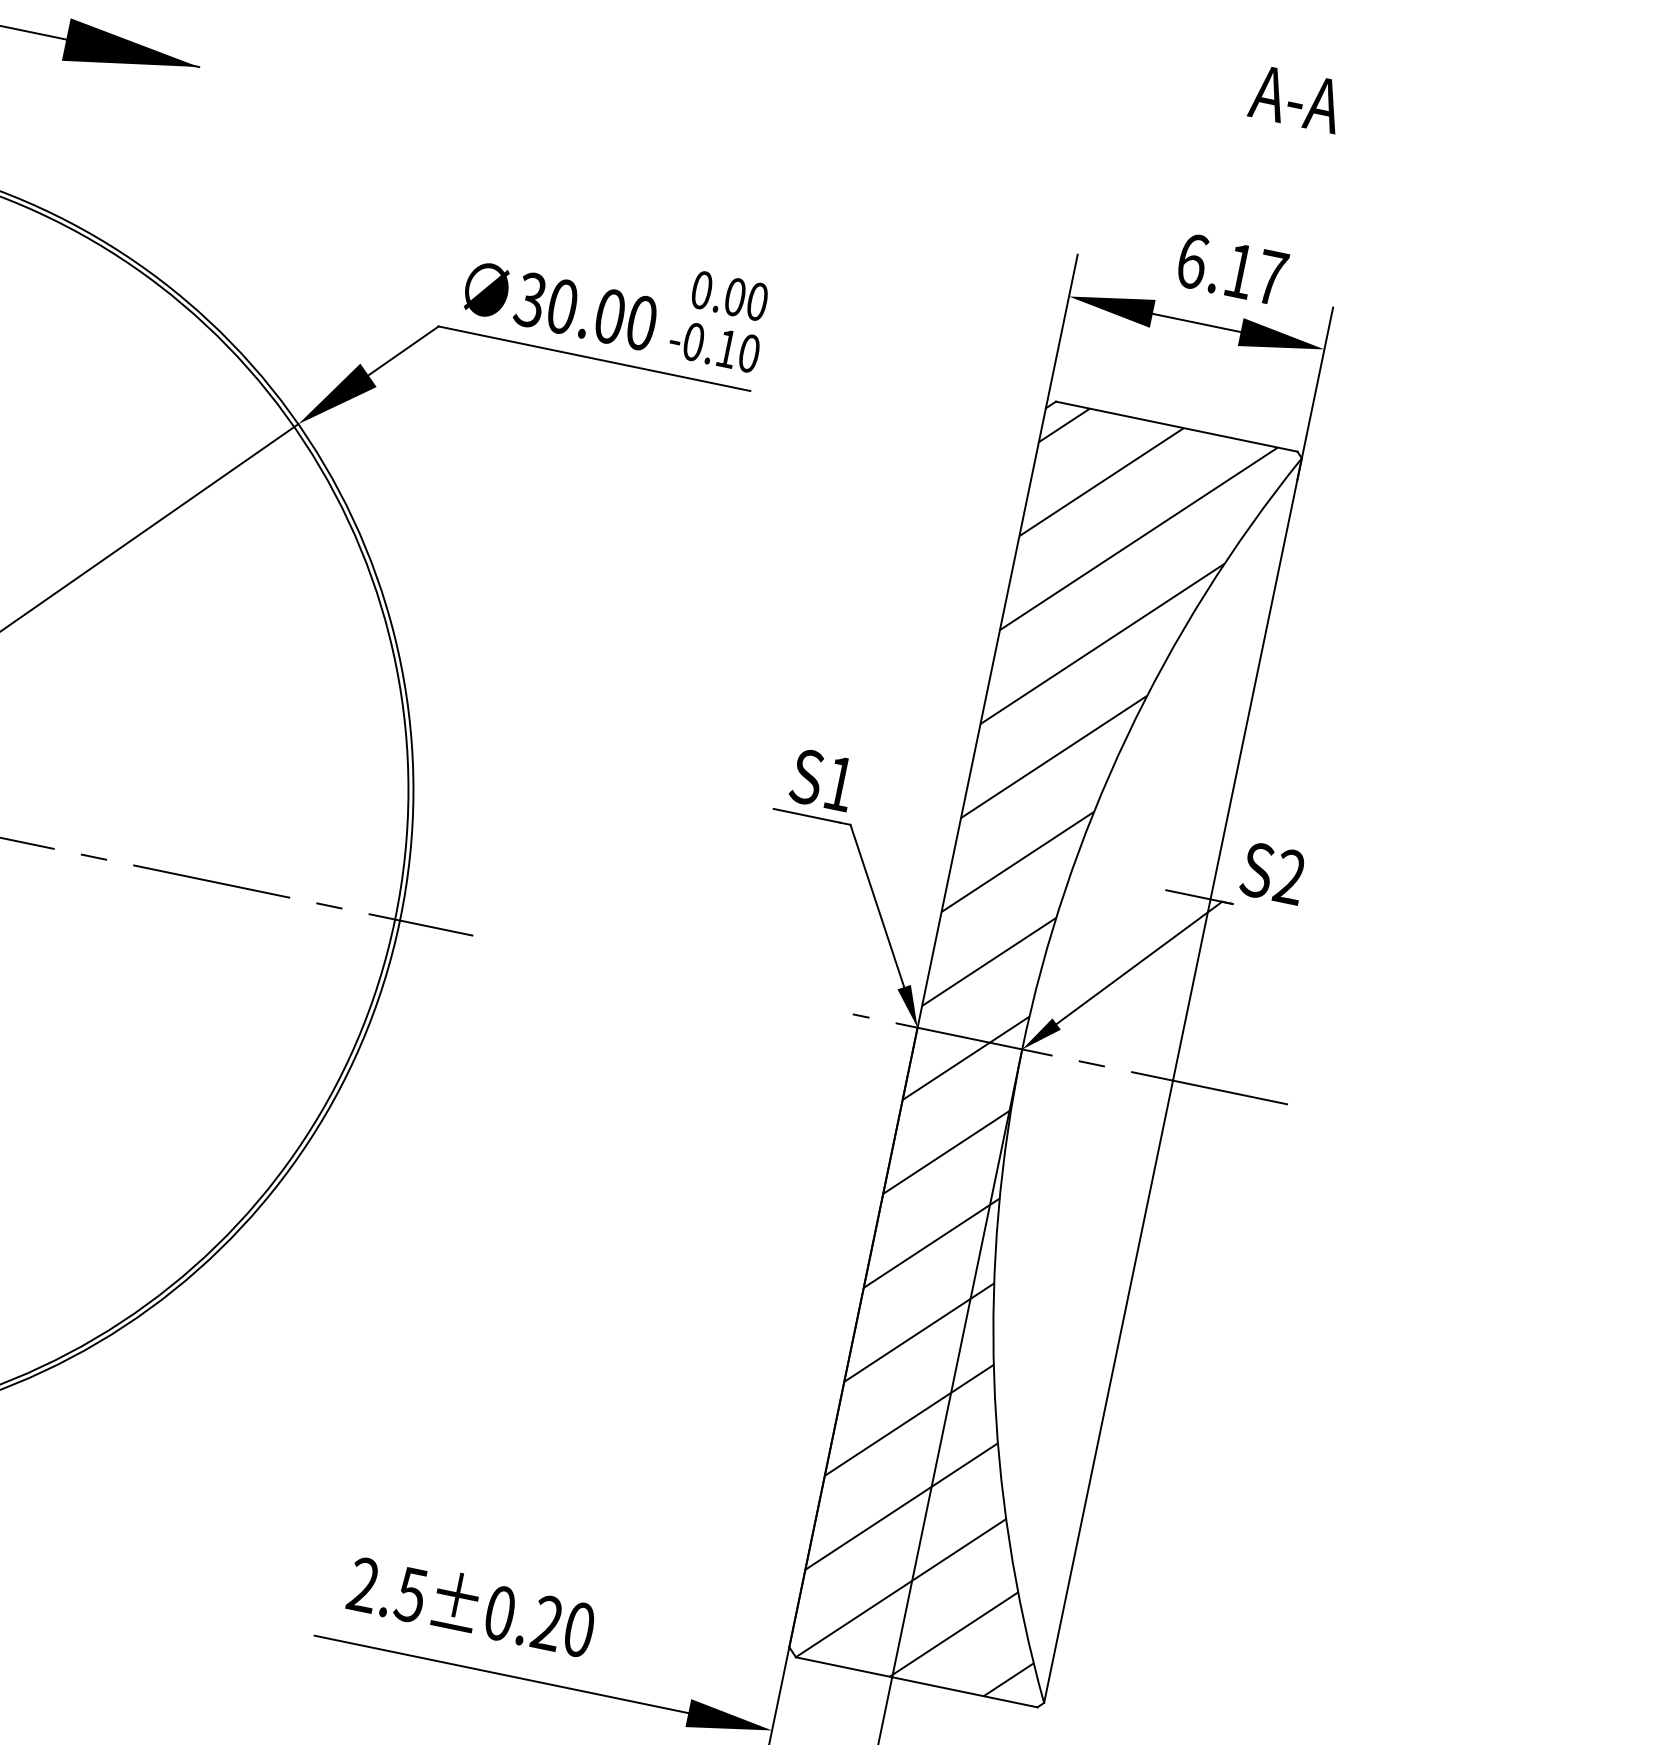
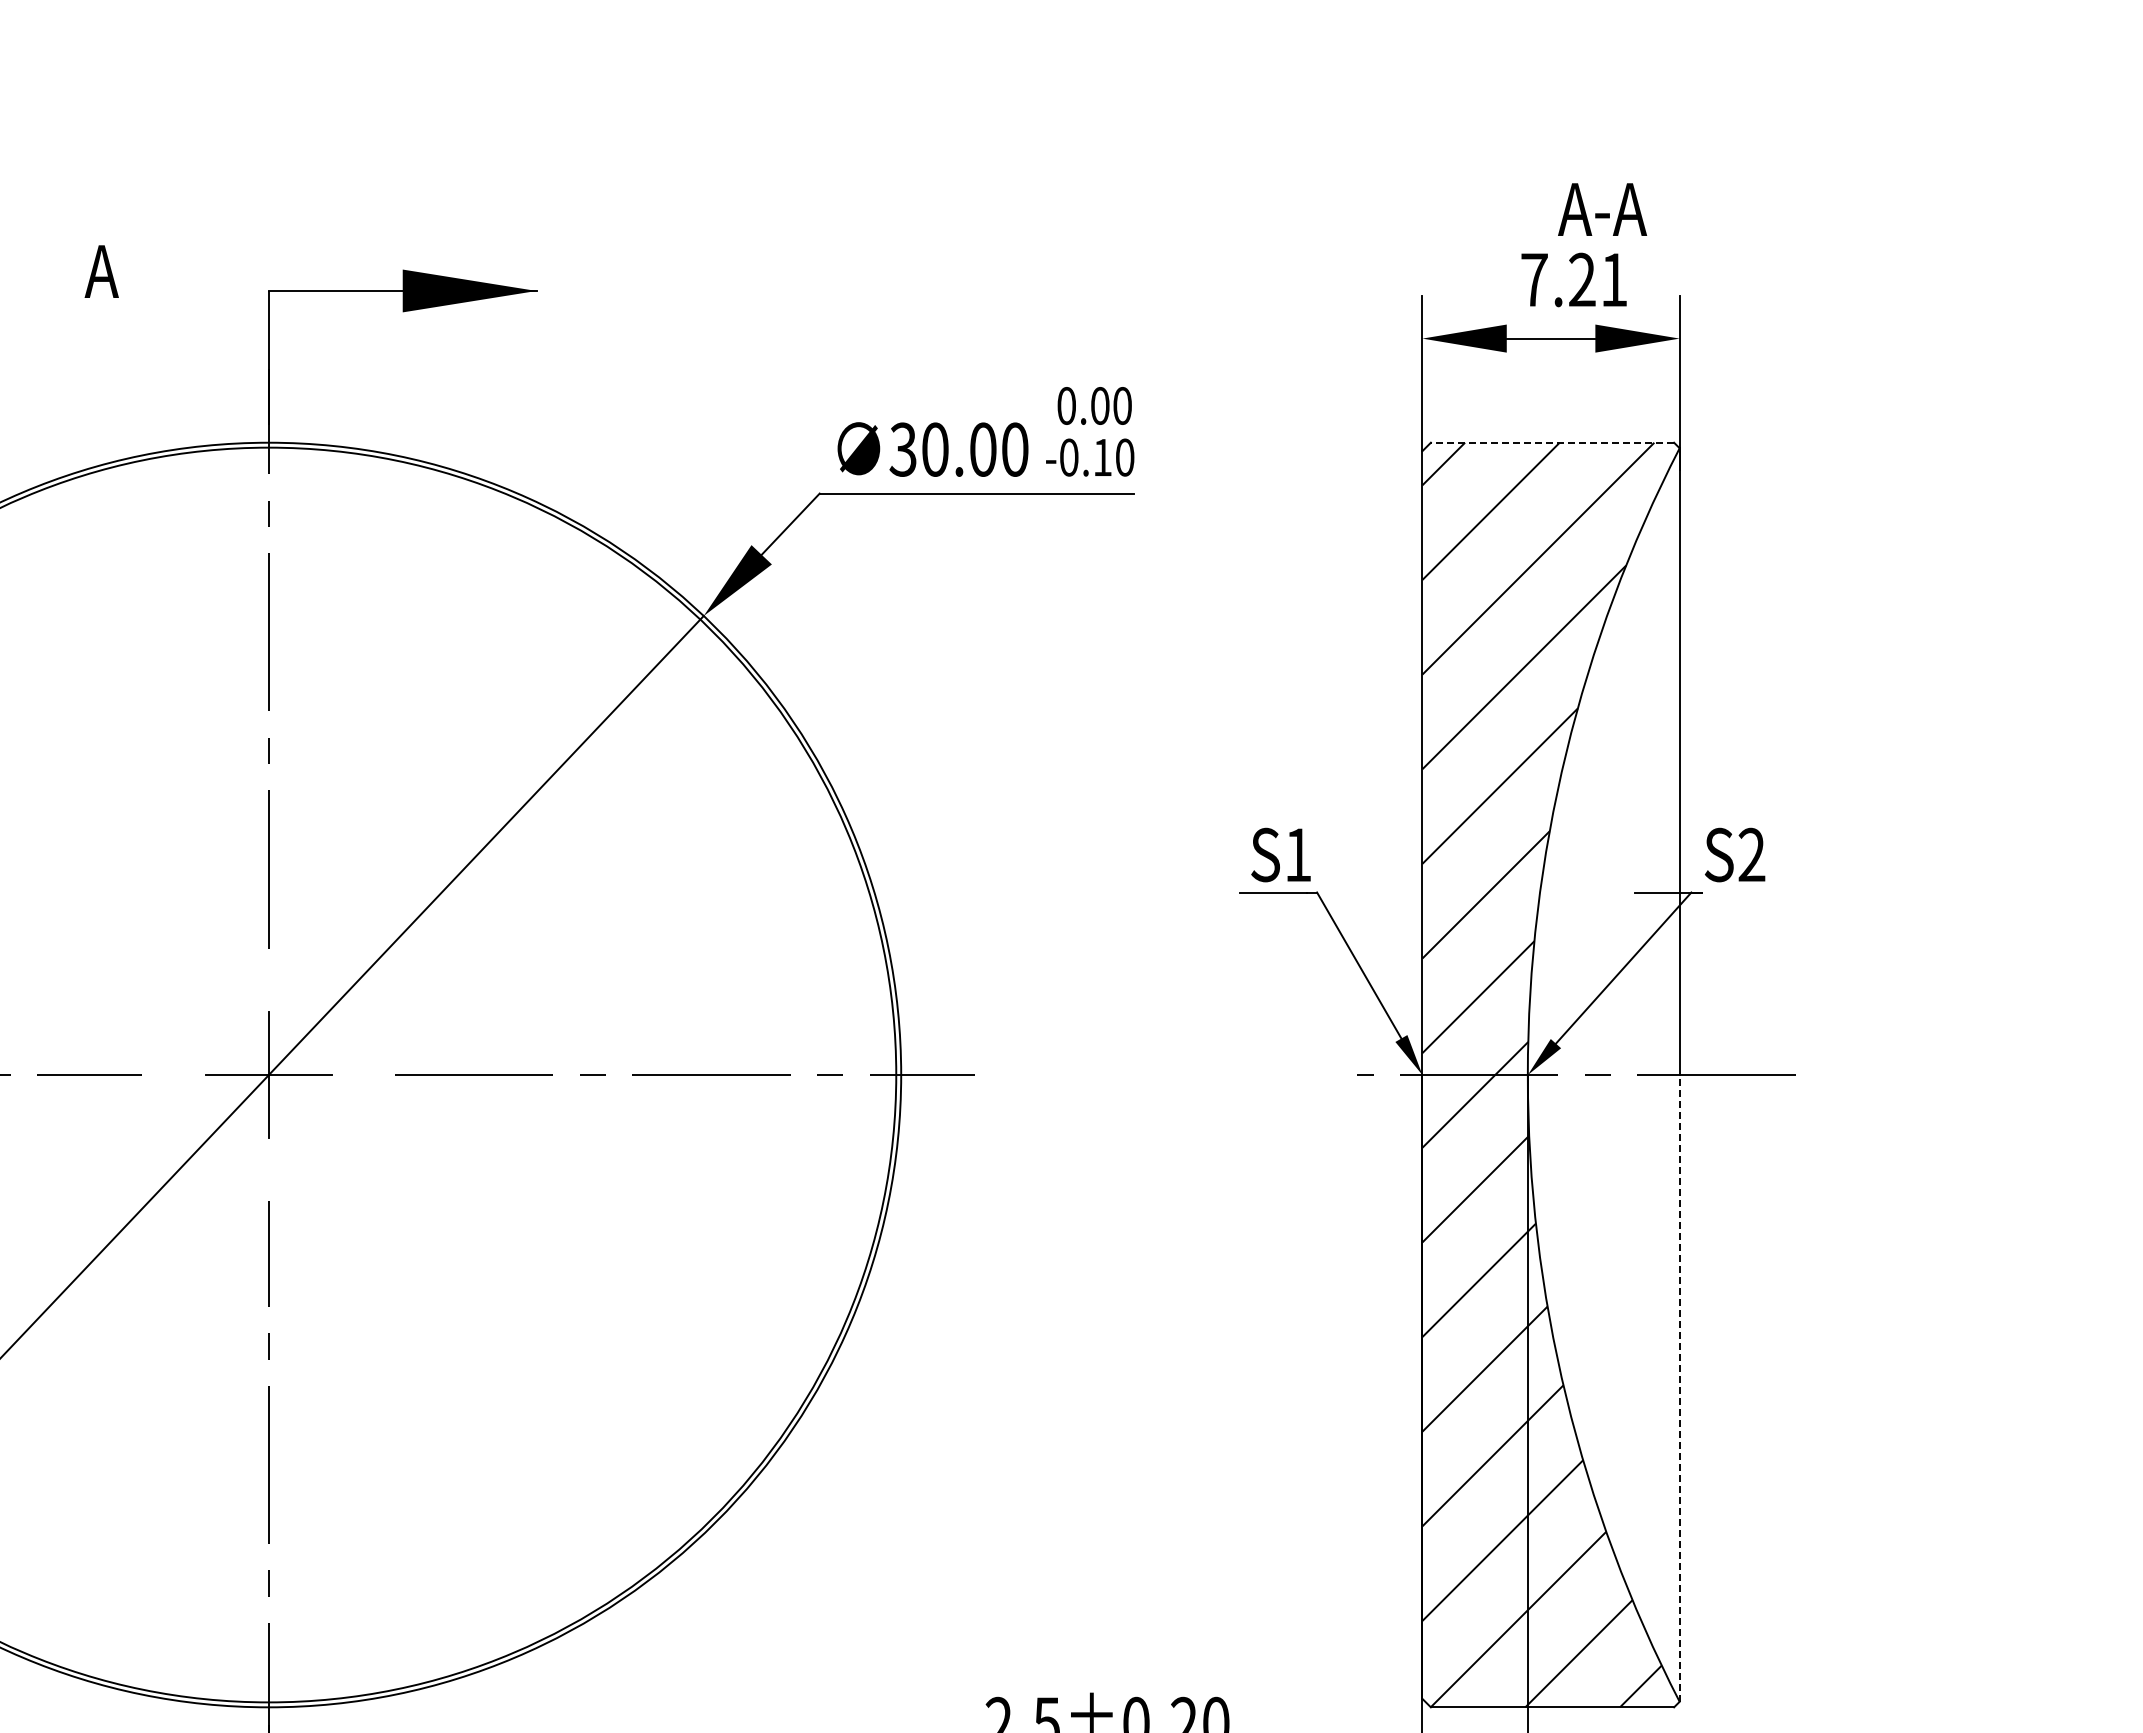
text: (1296, 99) -> (1602, 209), moved
text: (1232, 269) -> (1574, 279), 6.17 -> 7.21
line: (1176, 426) -> (1552, 442), solid -> dashed
line: (1108, 1390) -> (1679, 1387), solid -> dashed

